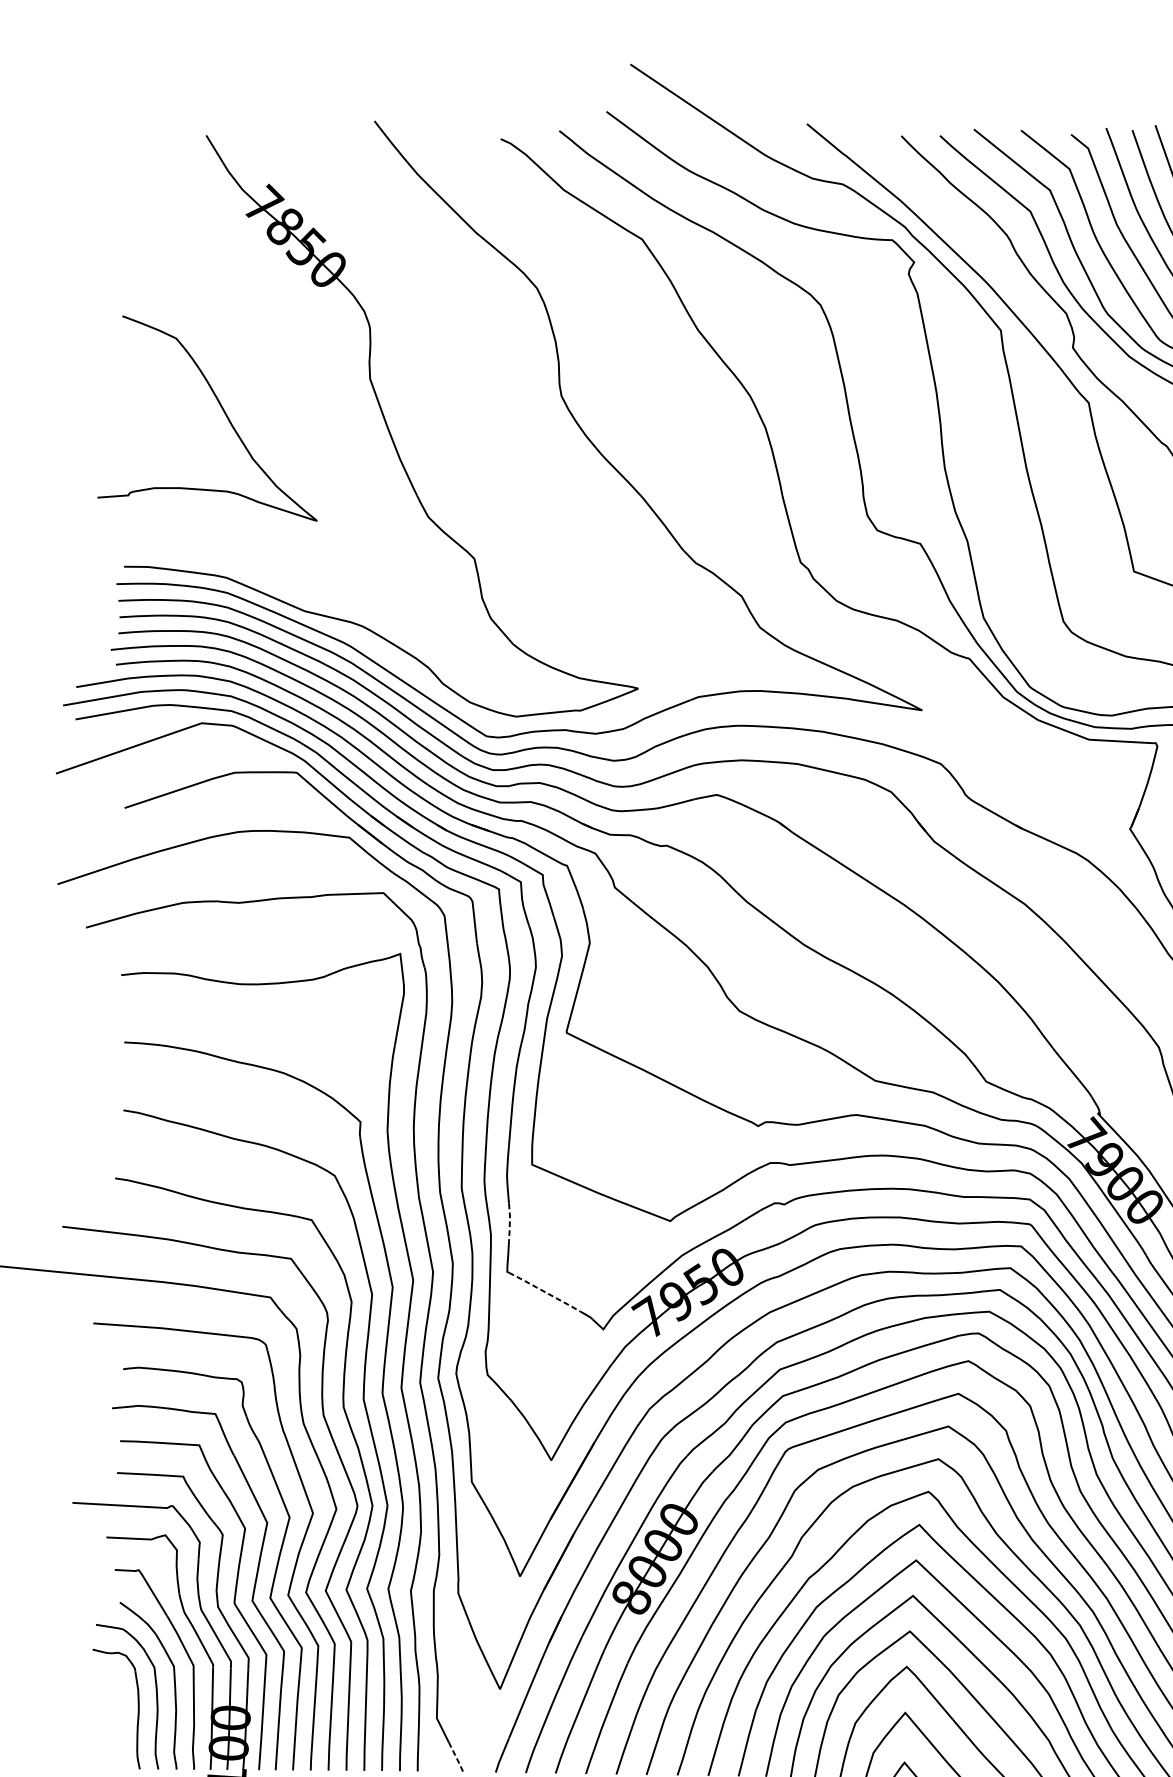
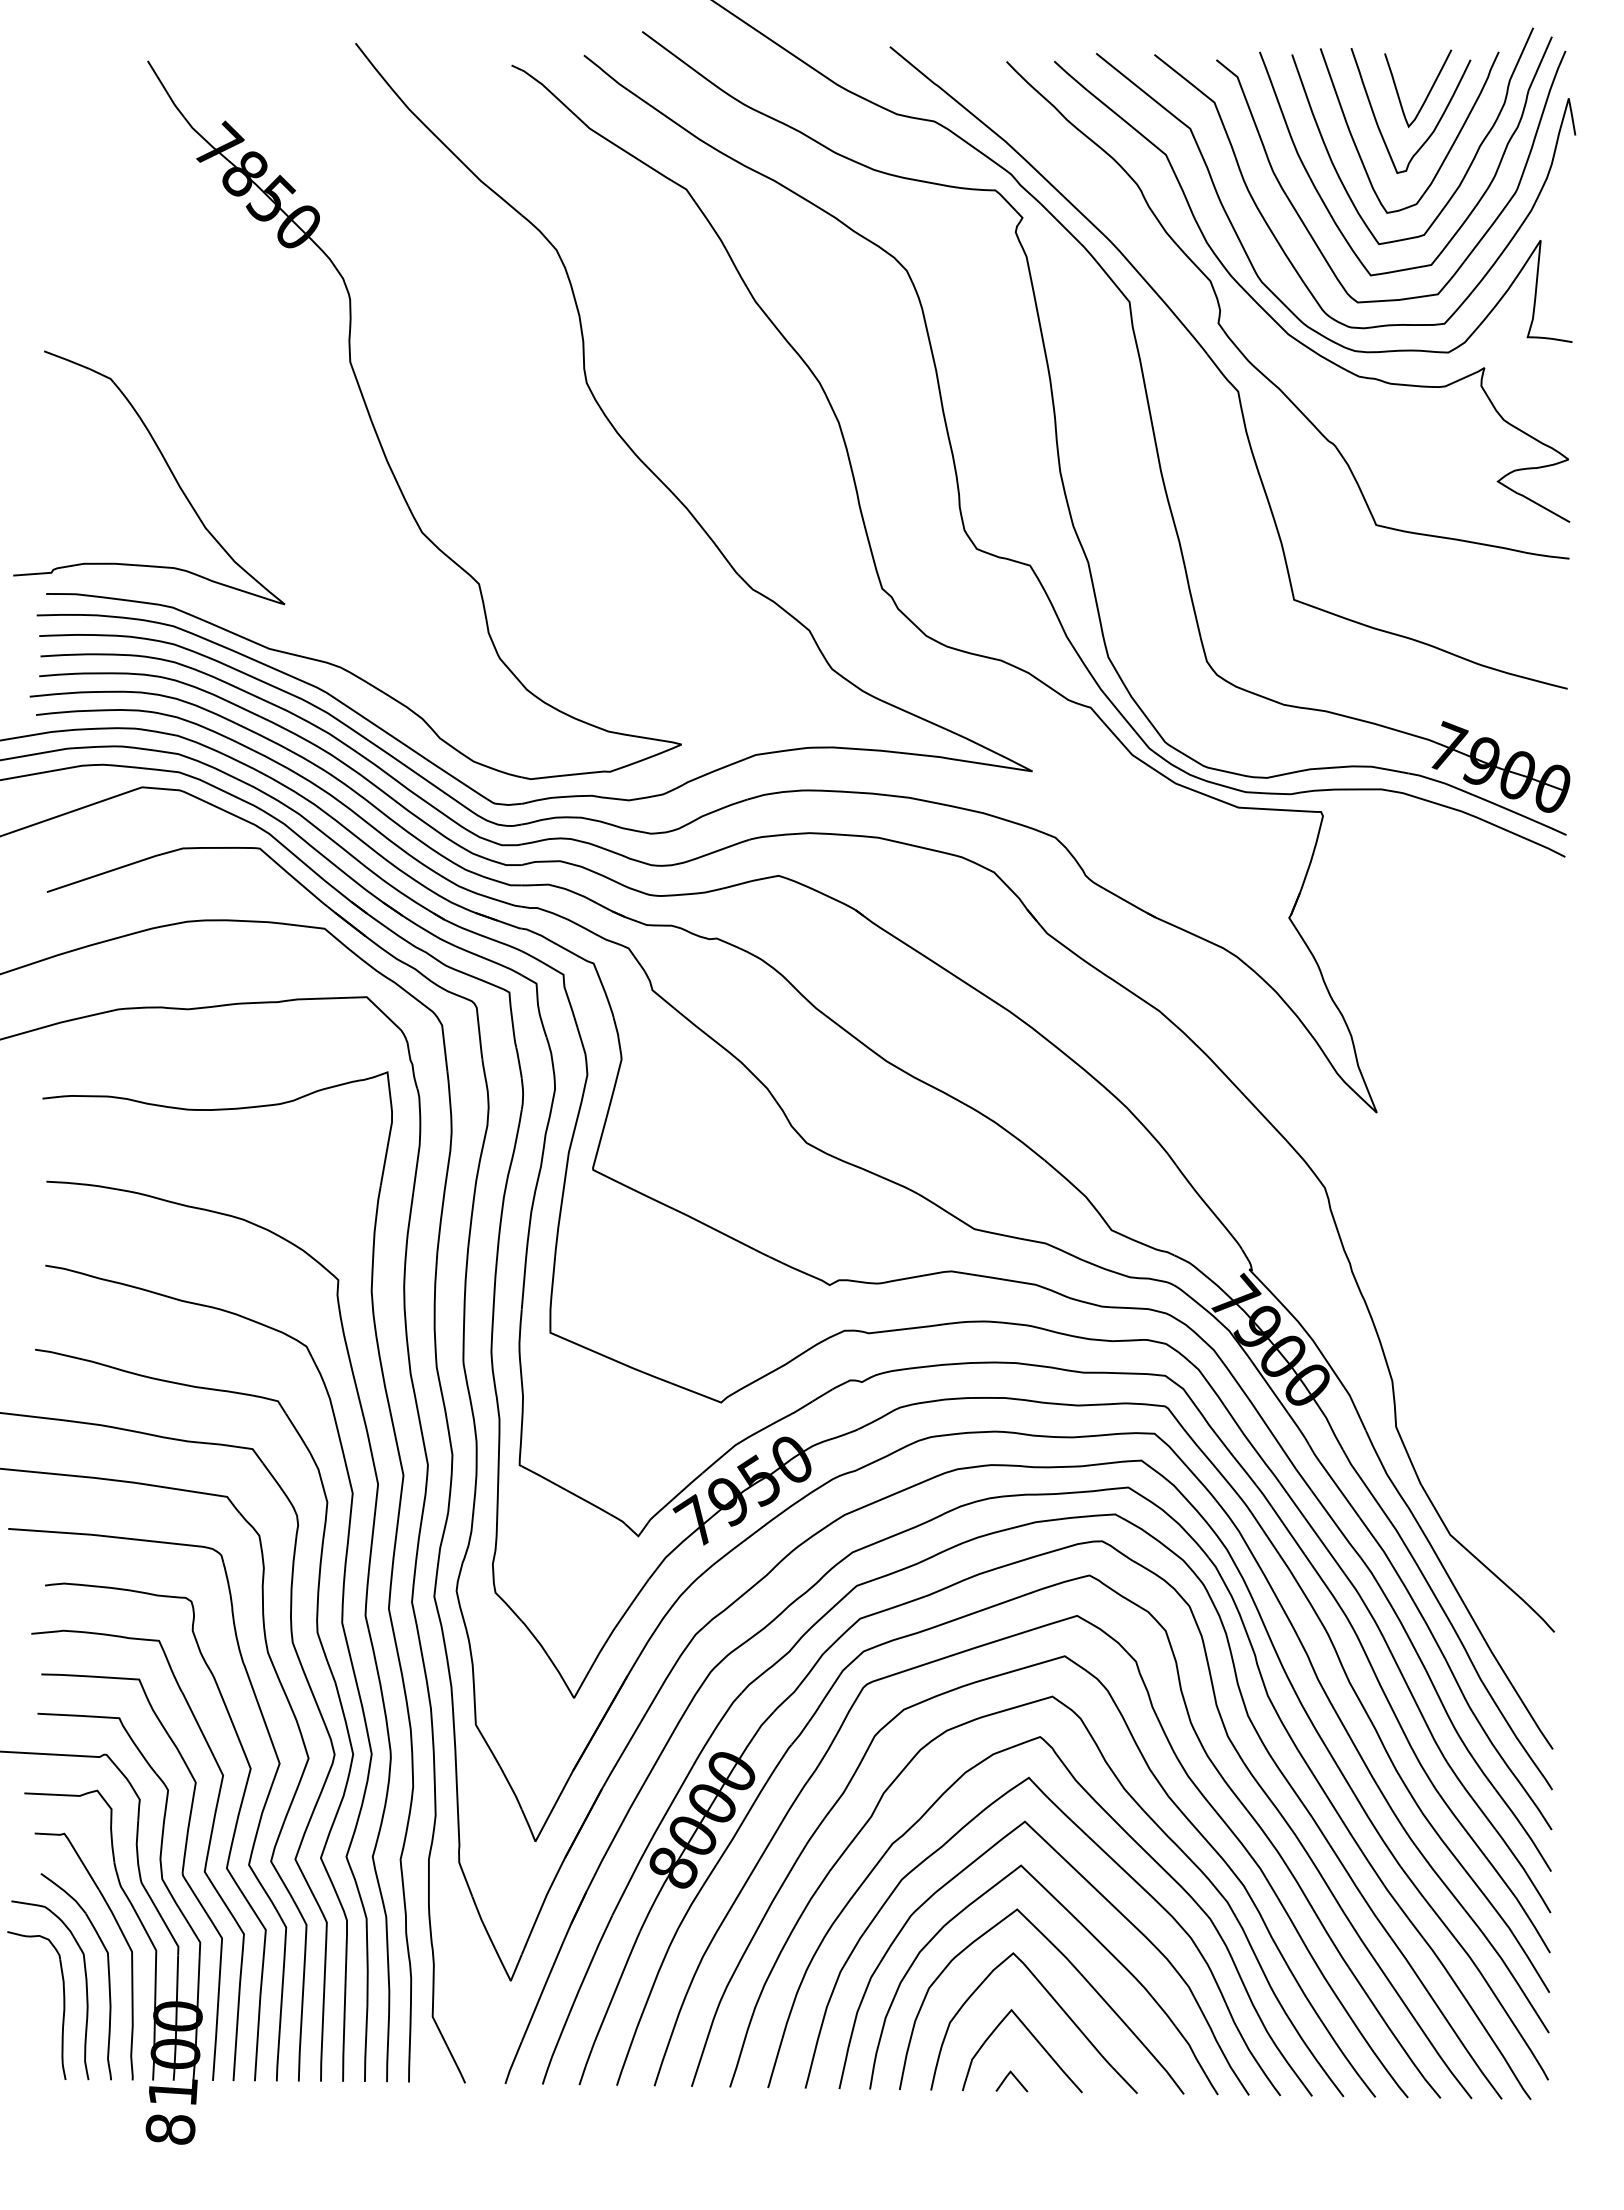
part: (223, 411) -> (168, 468), moved
line: (509, 1222) -> (522, 1404), dashed -> solid
line: (545, 1291) -> (566, 1489), dashed -> solid
line: (456, 1758) -> (457, 2066), dashed -> solid

